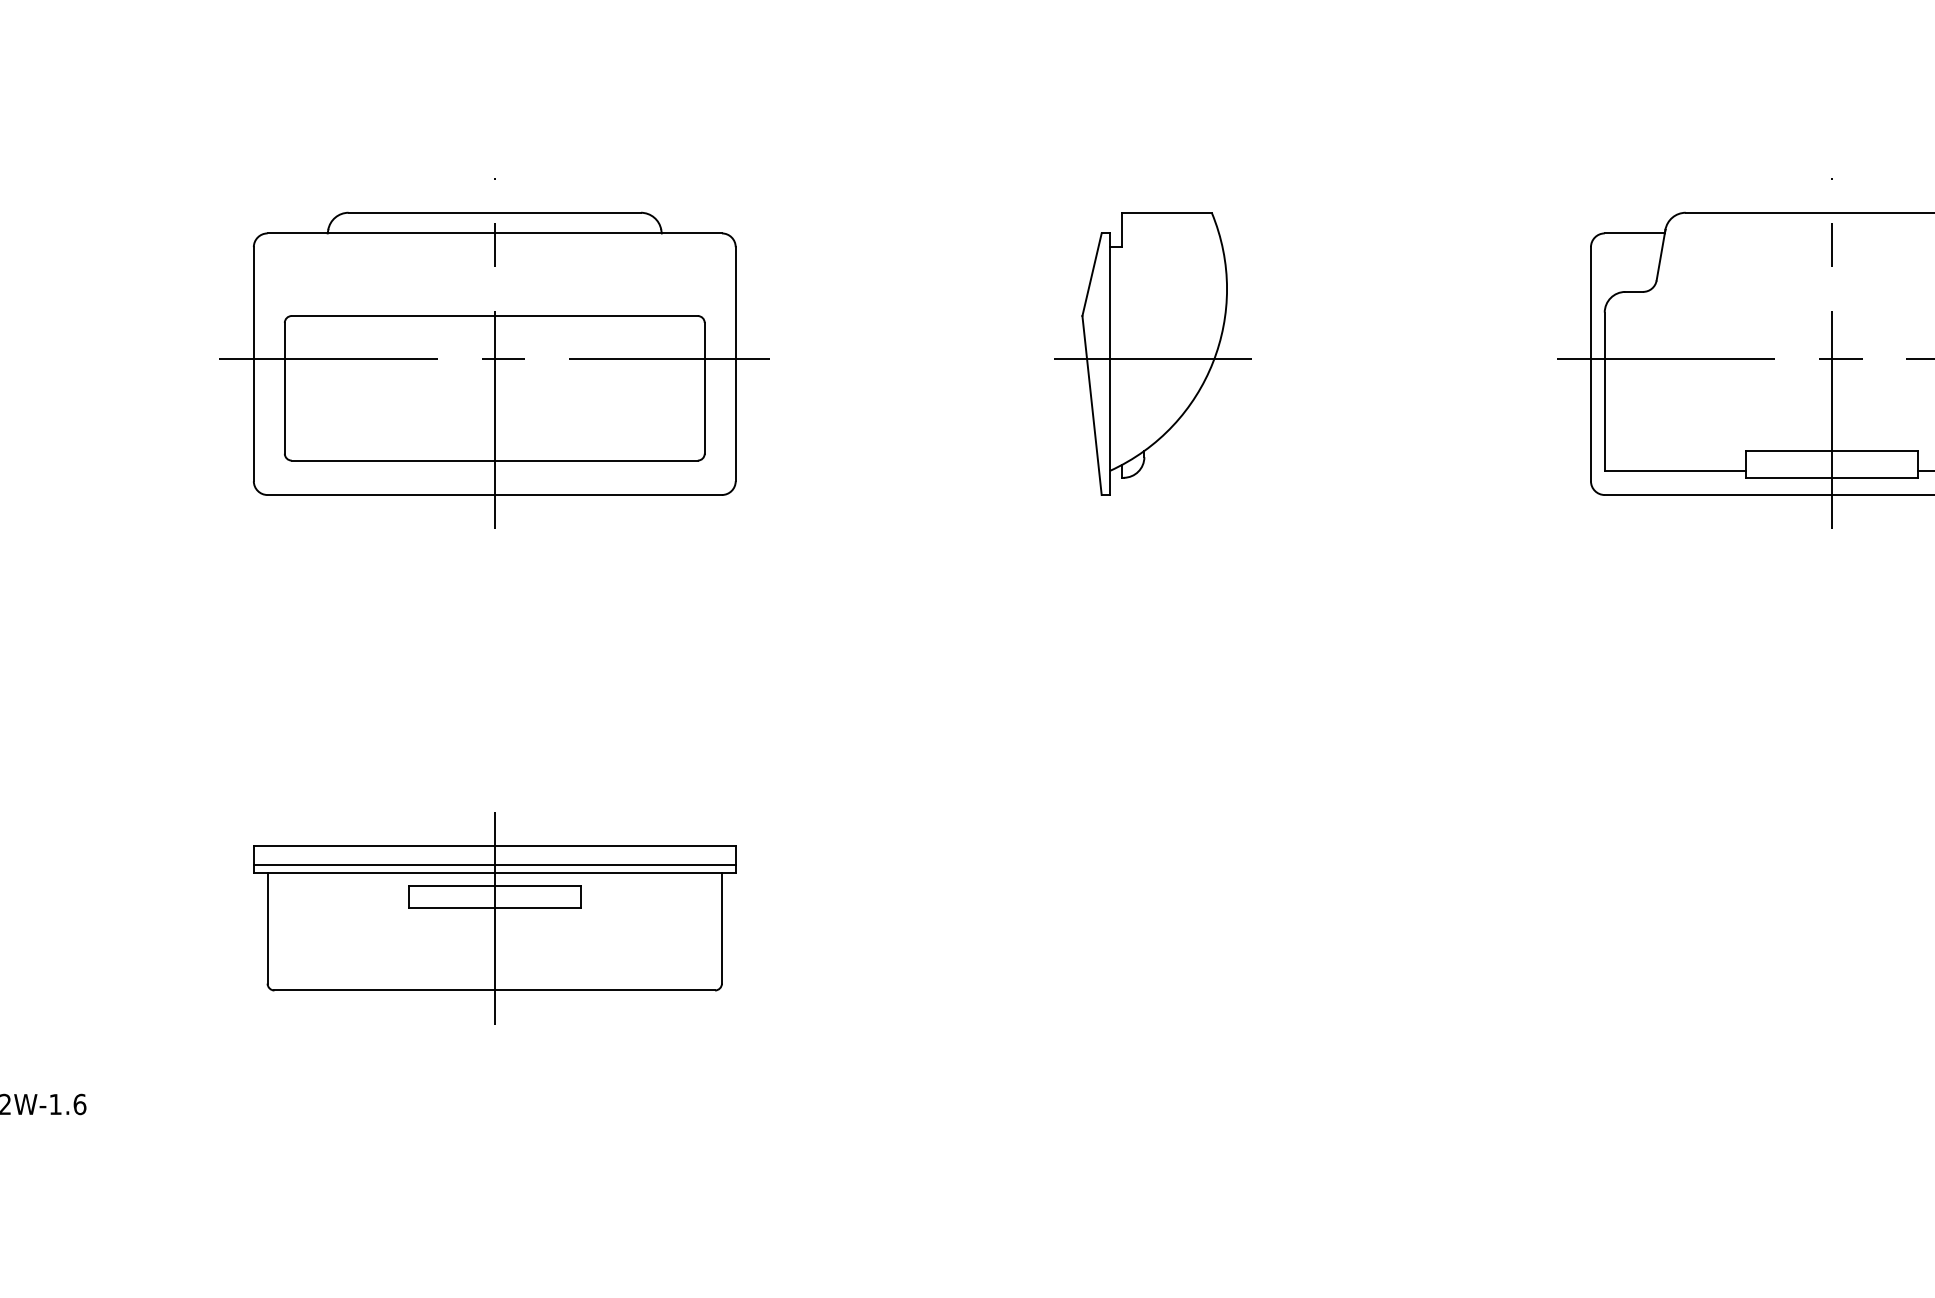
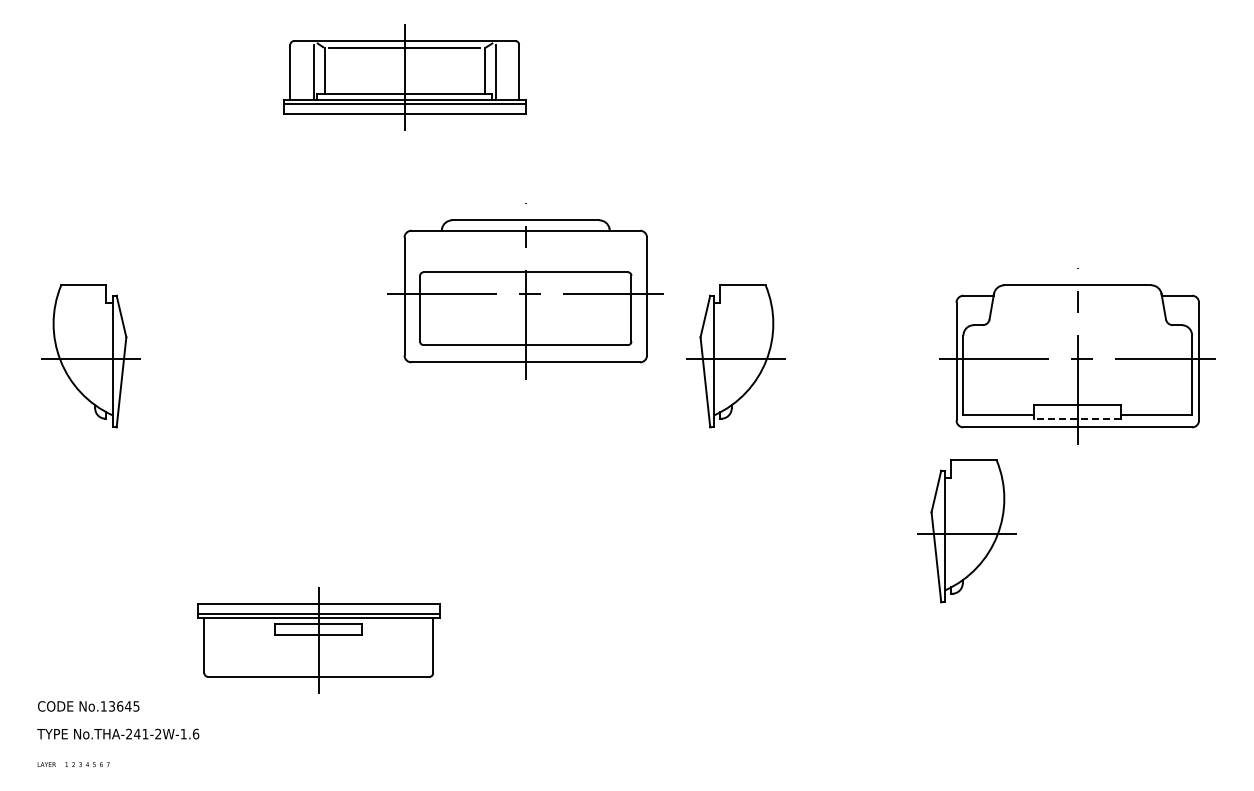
part: (494, 354) -> (525, 291), moved
line: (1831, 477) -> (1077, 418), solid -> dashed
part: (1610, 701) -> (966, 531), added
part: (494, 918) -> (318, 640), moved

